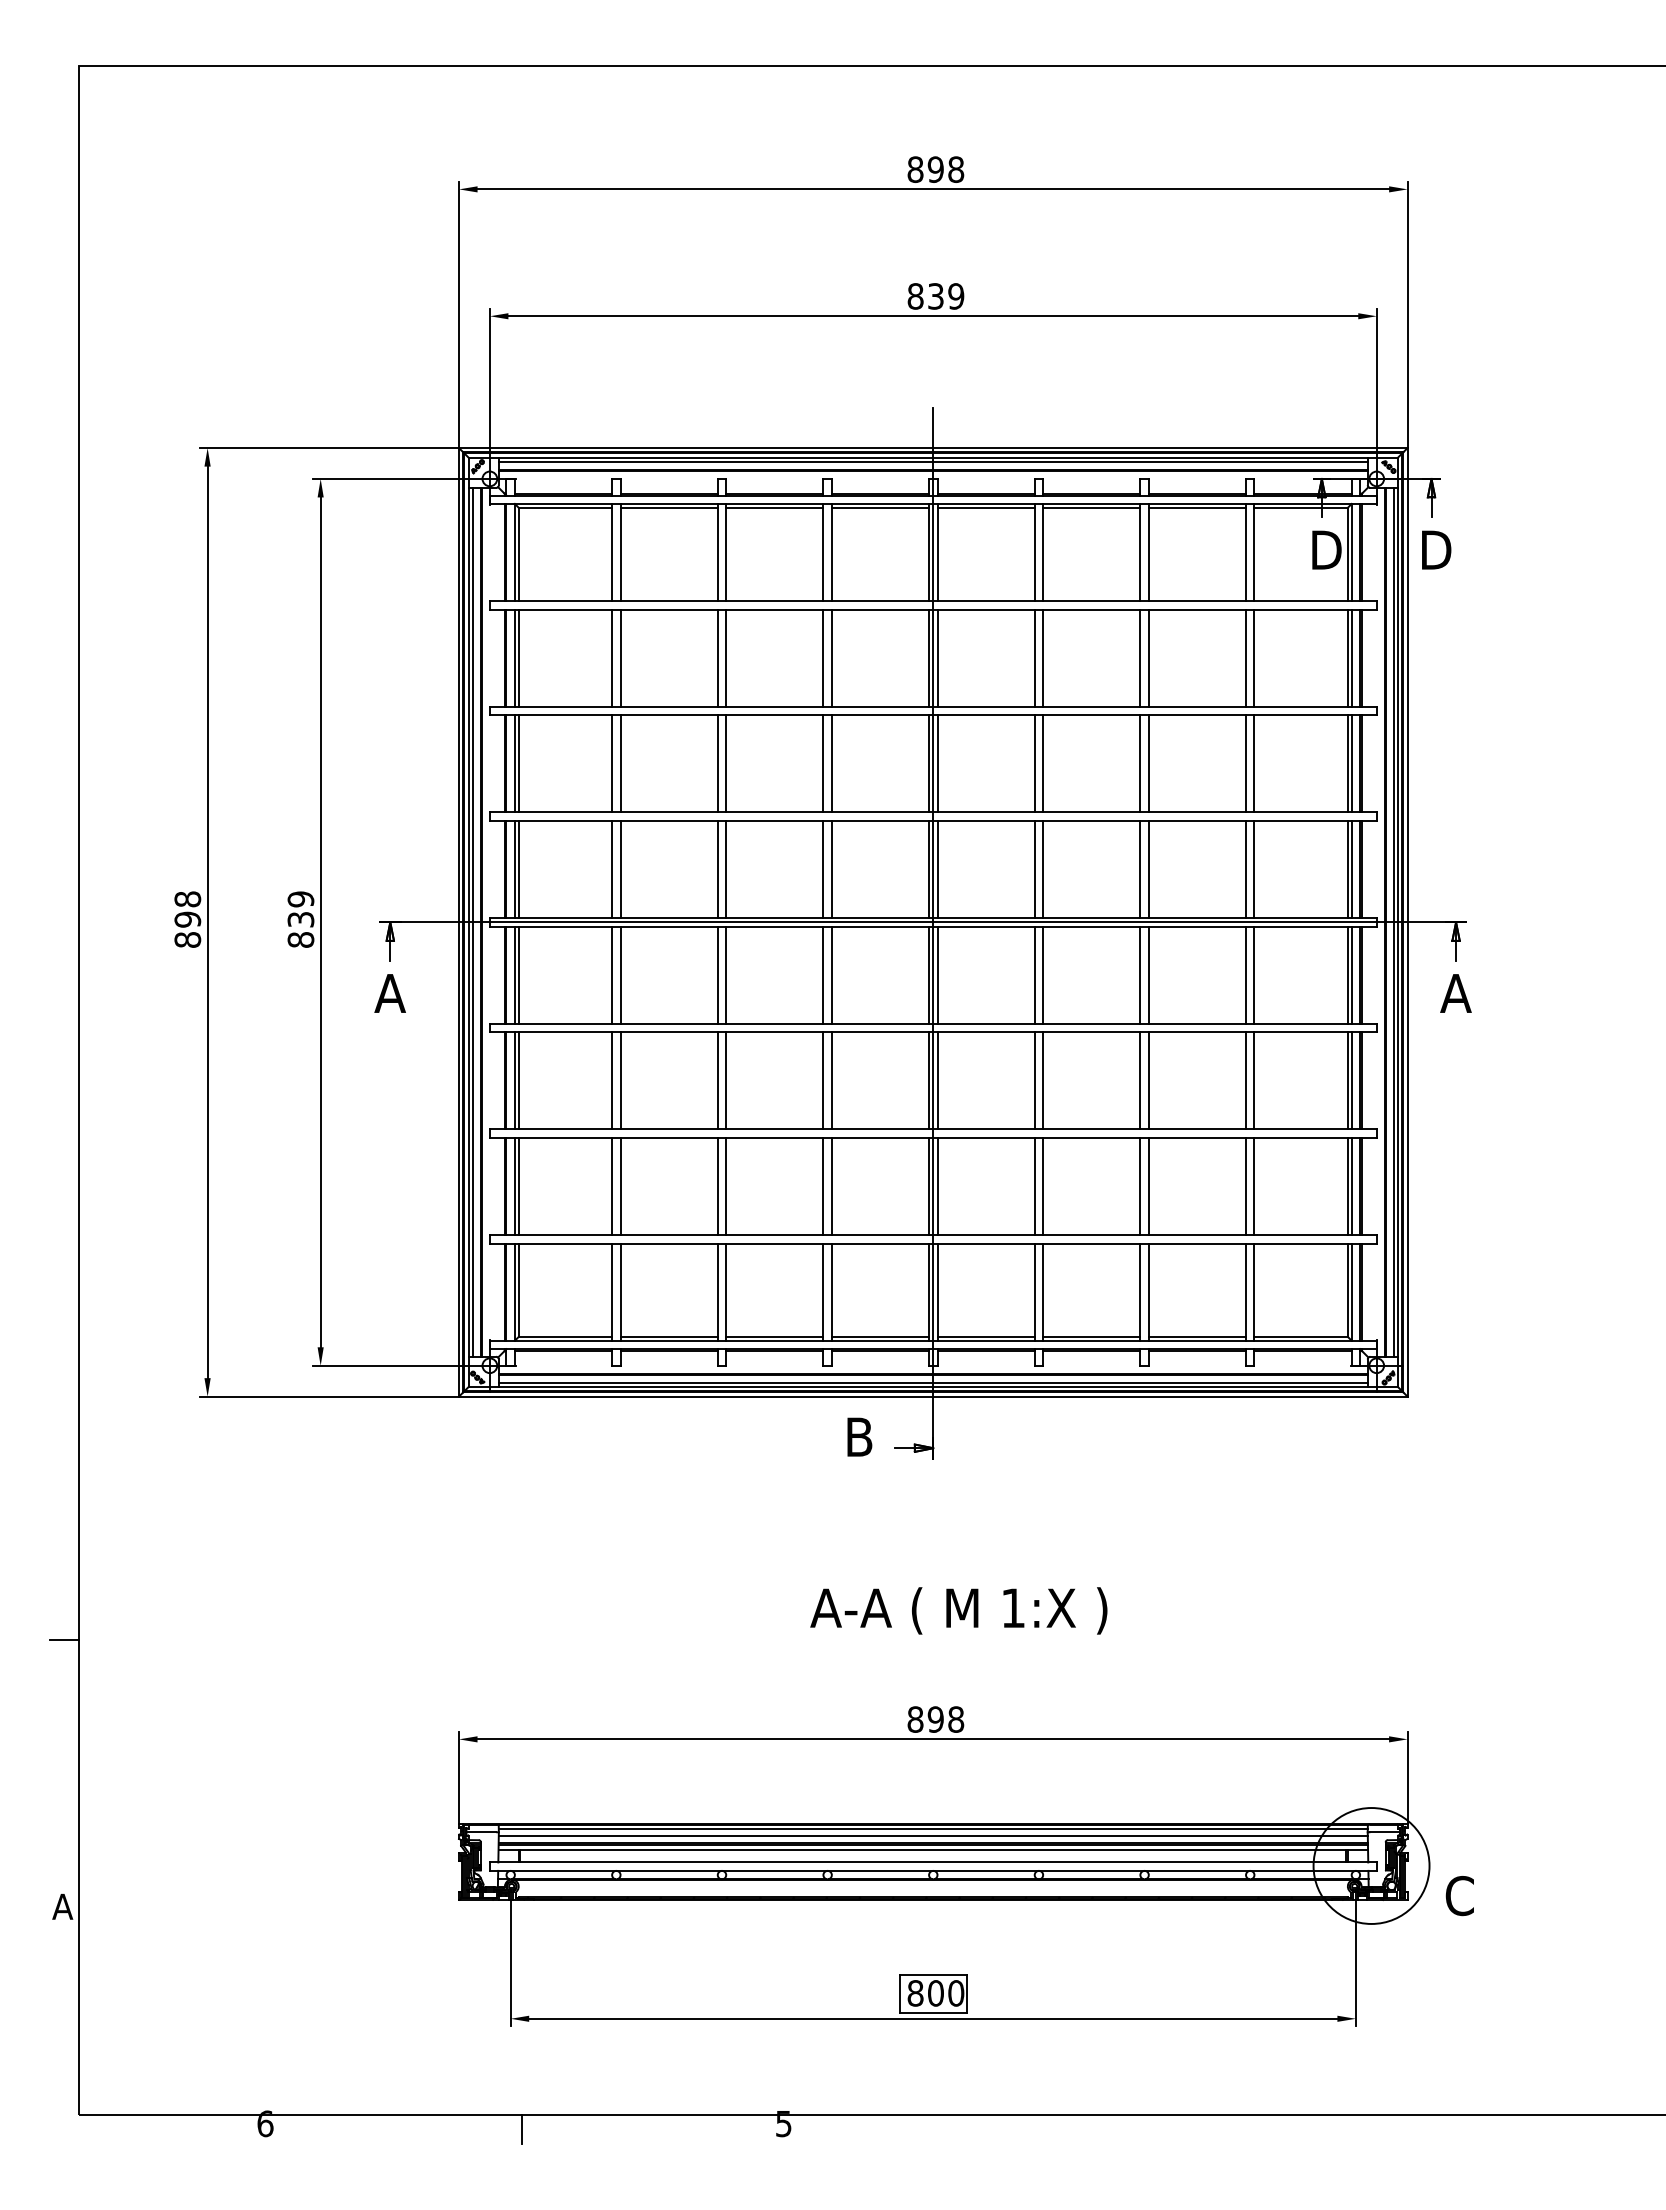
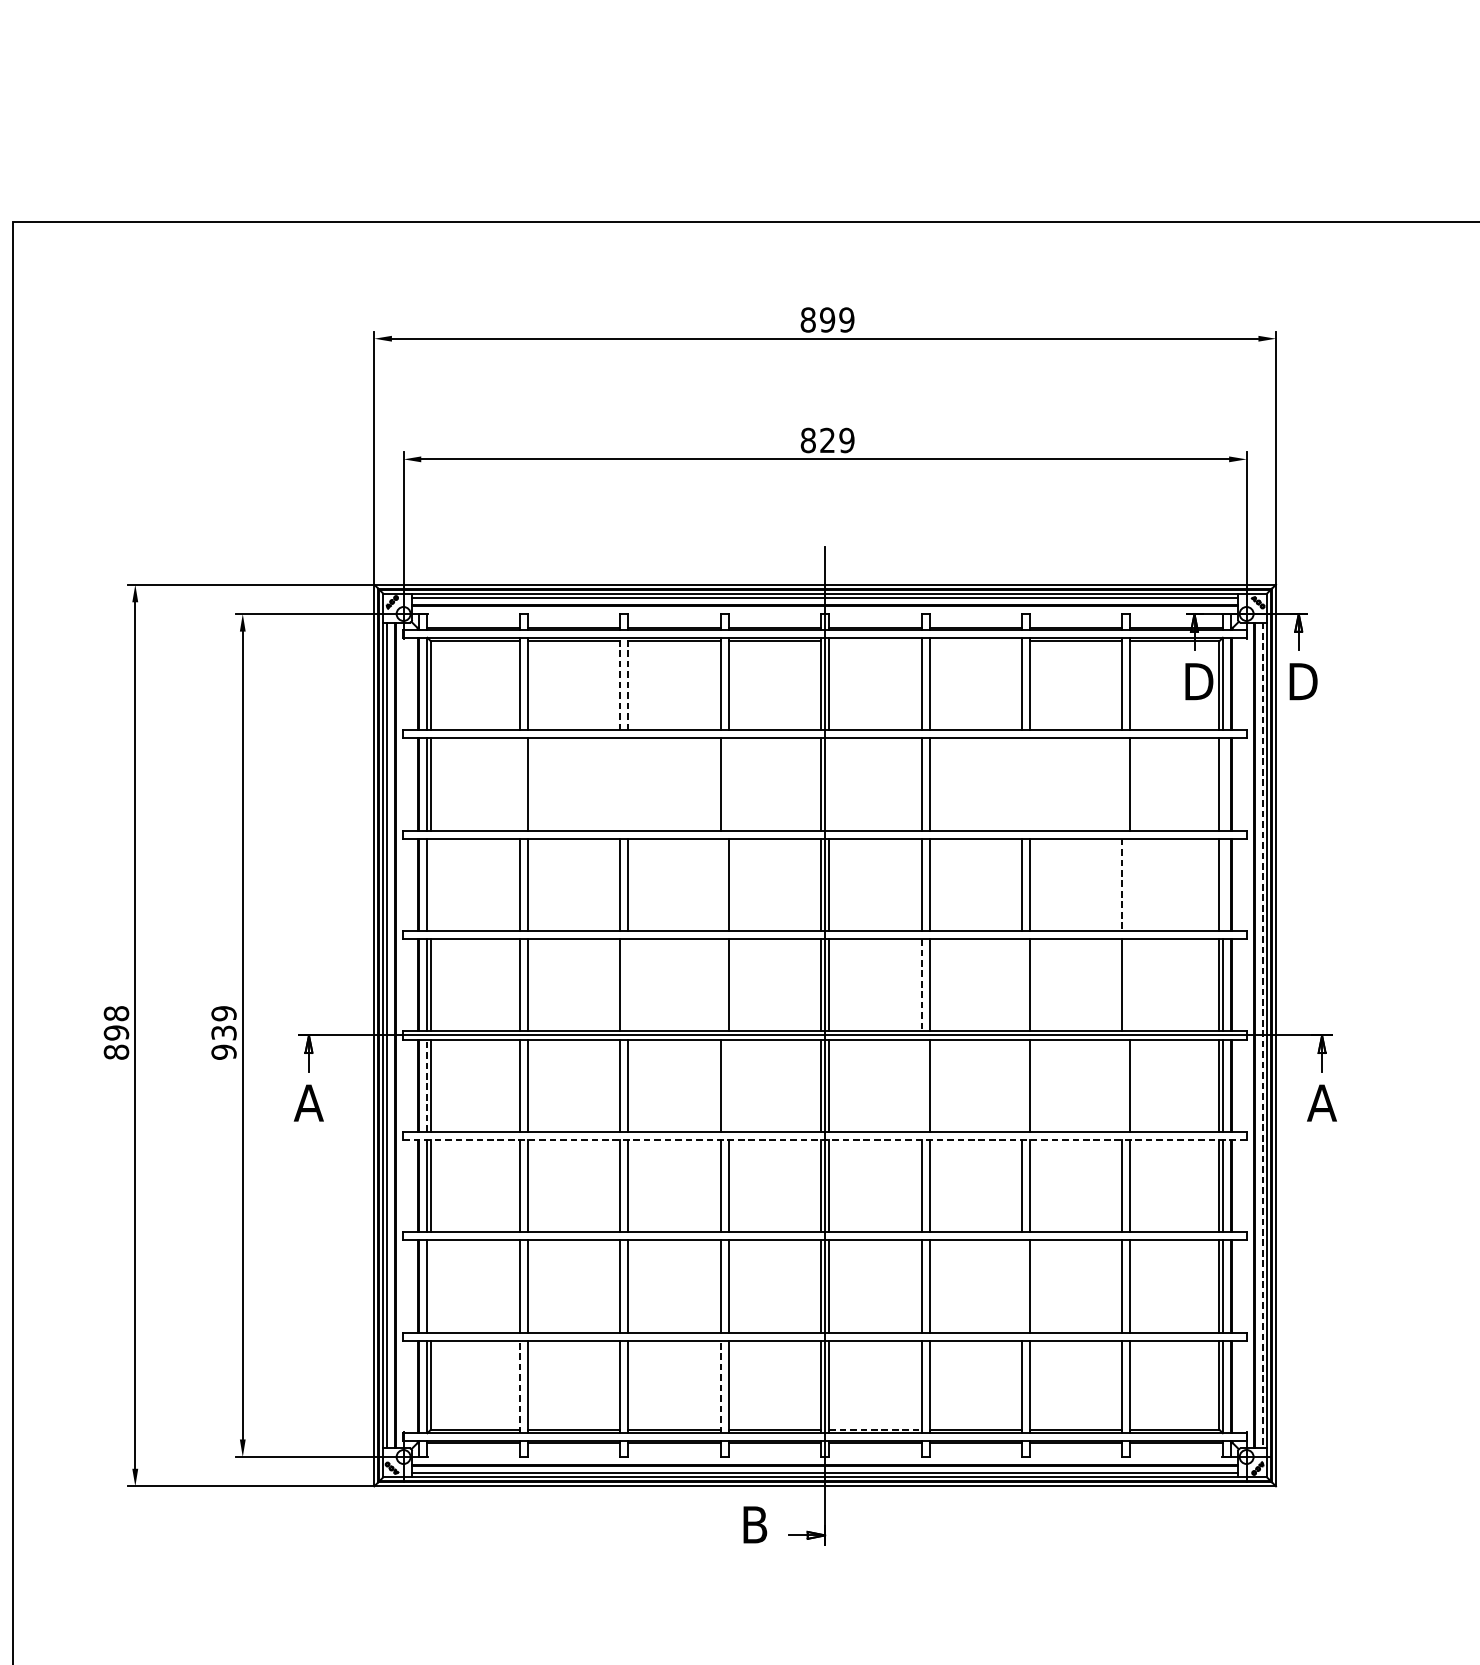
text: (956, 169) -> (847, 319), 898 -> 899
text: (935, 296) -> (827, 440), 839 -> 829
line: (985, 507) -> (874, 641), removed
line: (1091, 507) -> (975, 641), removed
line: (717, 552) -> (620, 683), solid -> dashed
line: (726, 552) -> (628, 683), solid -> dashed
line: (612, 657) -> (520, 783), removed
line: (717, 657) -> (620, 783), removed
line: (726, 657) -> (628, 783), removed
line: (831, 657) -> (728, 783), removed
line: (937, 657) -> (829, 783), removed
line: (1140, 657) -> (1022, 783), removed
line: (1148, 657) -> (1029, 783), removed
line: (1246, 657) -> (1122, 783), removed
line: (1351, 657) -> (1222, 783), removed
line: (518, 763) -> (430, 884), removed
line: (823, 763) -> (720, 884), removed
line: (1246, 763) -> (1122, 884), solid -> dashed
line: (1254, 763) -> (1130, 884), removed
line: (1351, 763) -> (1222, 884), removed
line: (726, 869) -> (628, 985), removed
line: (823, 869) -> (720, 985), removed
line: (1034, 869) -> (921, 985), solid -> dashed
line: (1140, 869) -> (1022, 985), removed
line: (1254, 869) -> (1130, 985), removed
line: (1393, 922) -> (1262, 1035), solid -> dashed
text: (300, 940) -> (223, 1052), 839 -> 939
line: (831, 974) -> (728, 1085), removed
line: (1034, 974) -> (921, 1085), removed
line: (1140, 974) -> (1022, 1085), removed
line: (1246, 974) -> (1122, 1085), removed
line: (514, 975) -> (427, 1086), solid -> dashed
line: (933, 1032) -> (825, 1140), solid -> dashed
line: (518, 1186) -> (430, 1286), removed
line: (1140, 1186) -> (1022, 1286), removed
line: (612, 1292) -> (520, 1387), solid -> dashed
line: (823, 1292) -> (720, 1387), solid -> dashed
line: (986, 1336) -> (875, 1429), solid -> dashed

